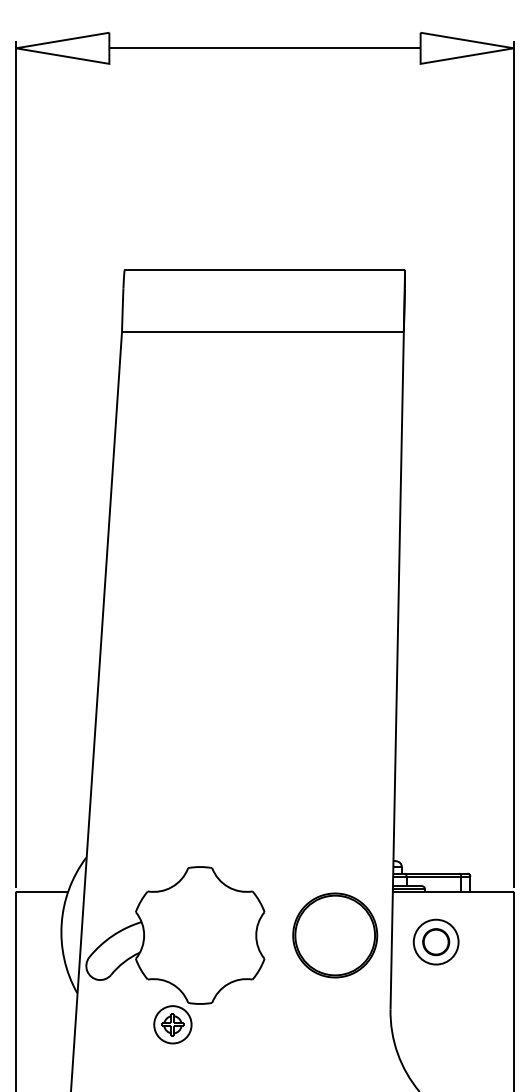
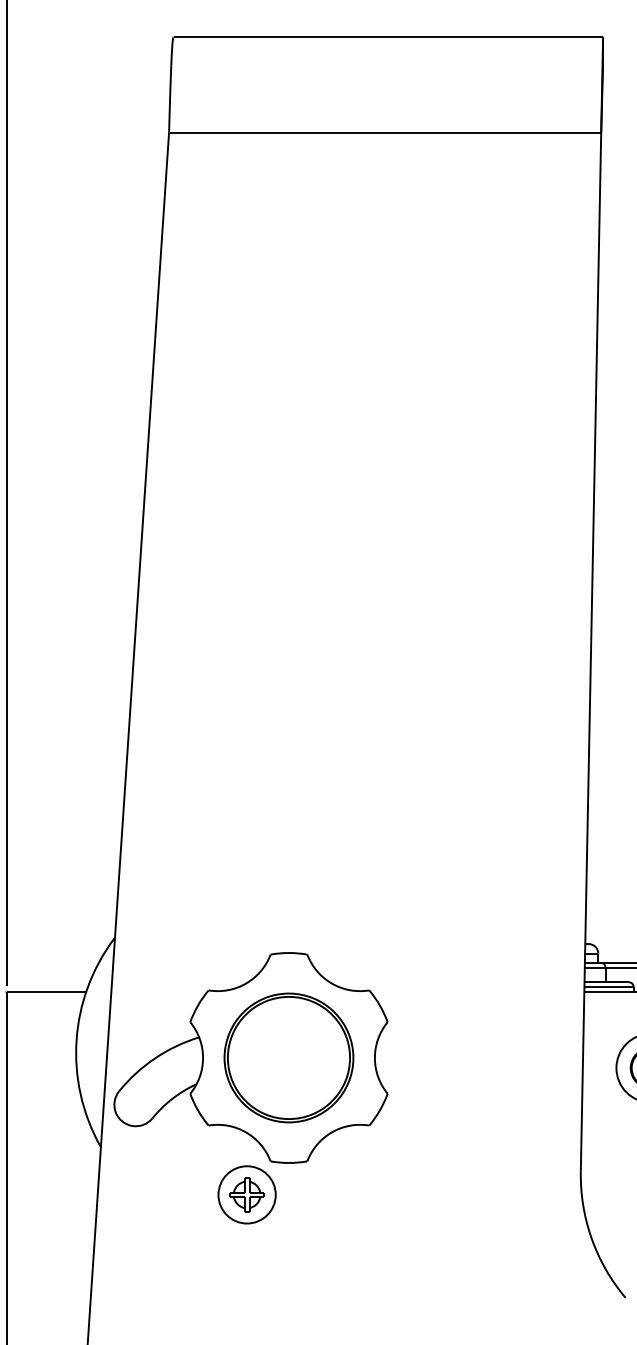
part: (335, 935) -> (289, 1057), moved

